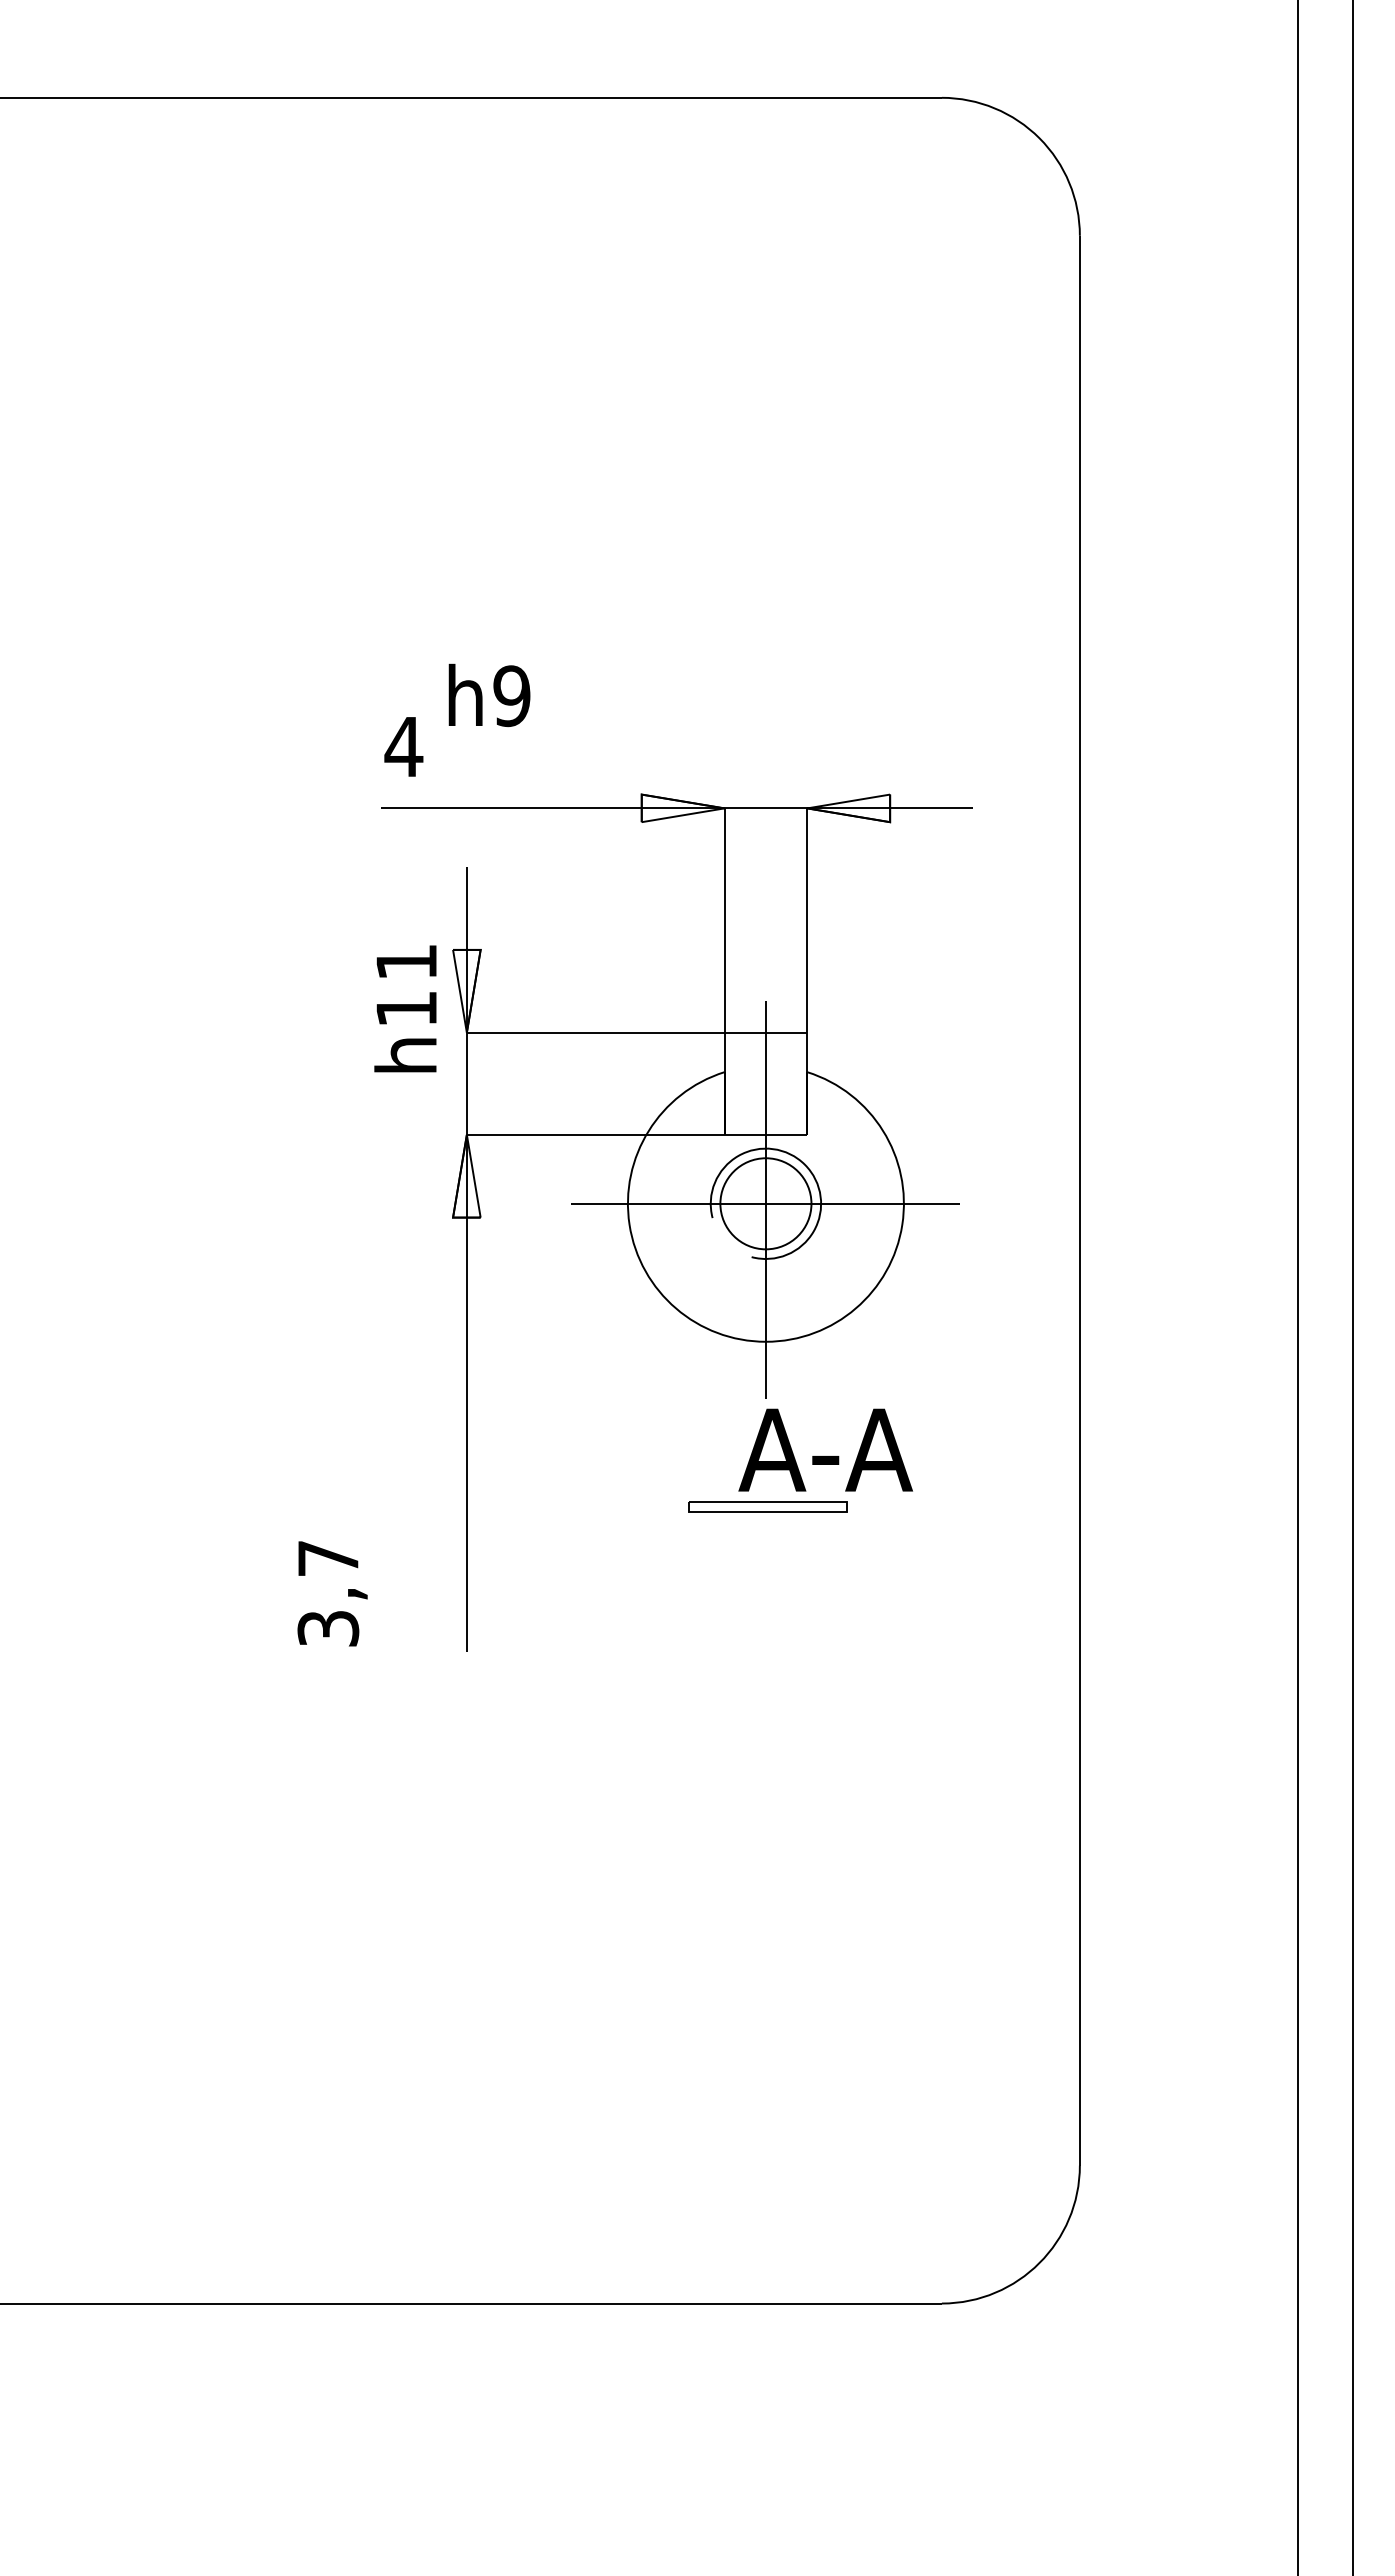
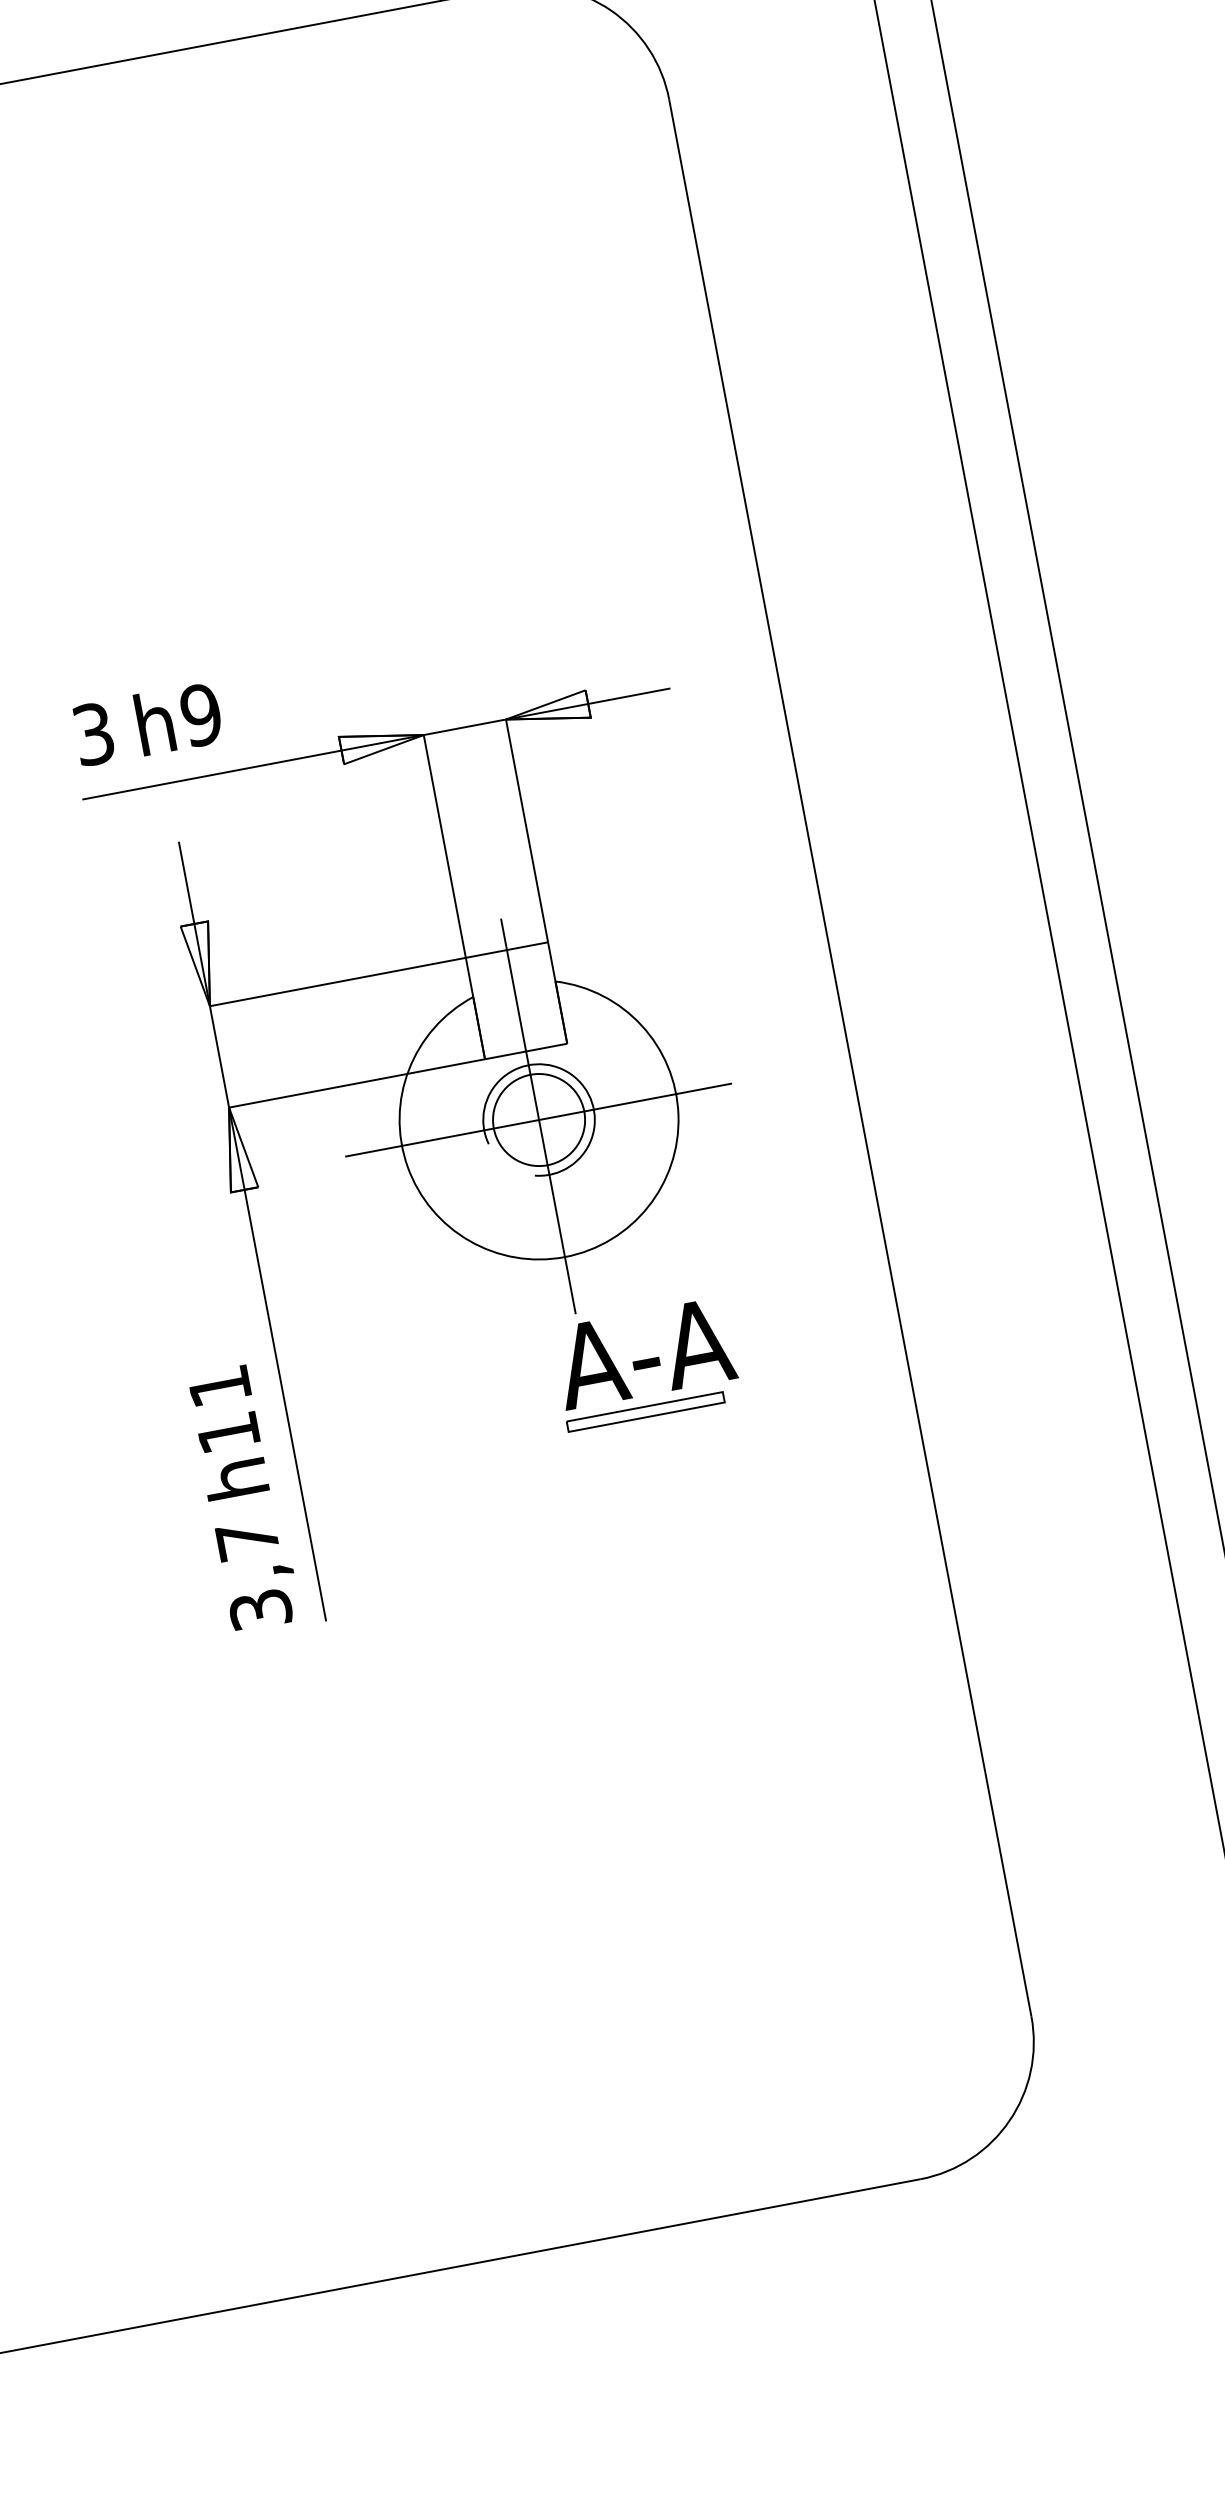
text: (489, 695) -> (178, 718), moved
text: (403, 746) -> (93, 733), 4 -> 3
text: (405, 1008) -> (227, 1432), moved
part: (767, 1506) -> (645, 1411), moved
text: (332, 1593) -> (258, 1573), moved

